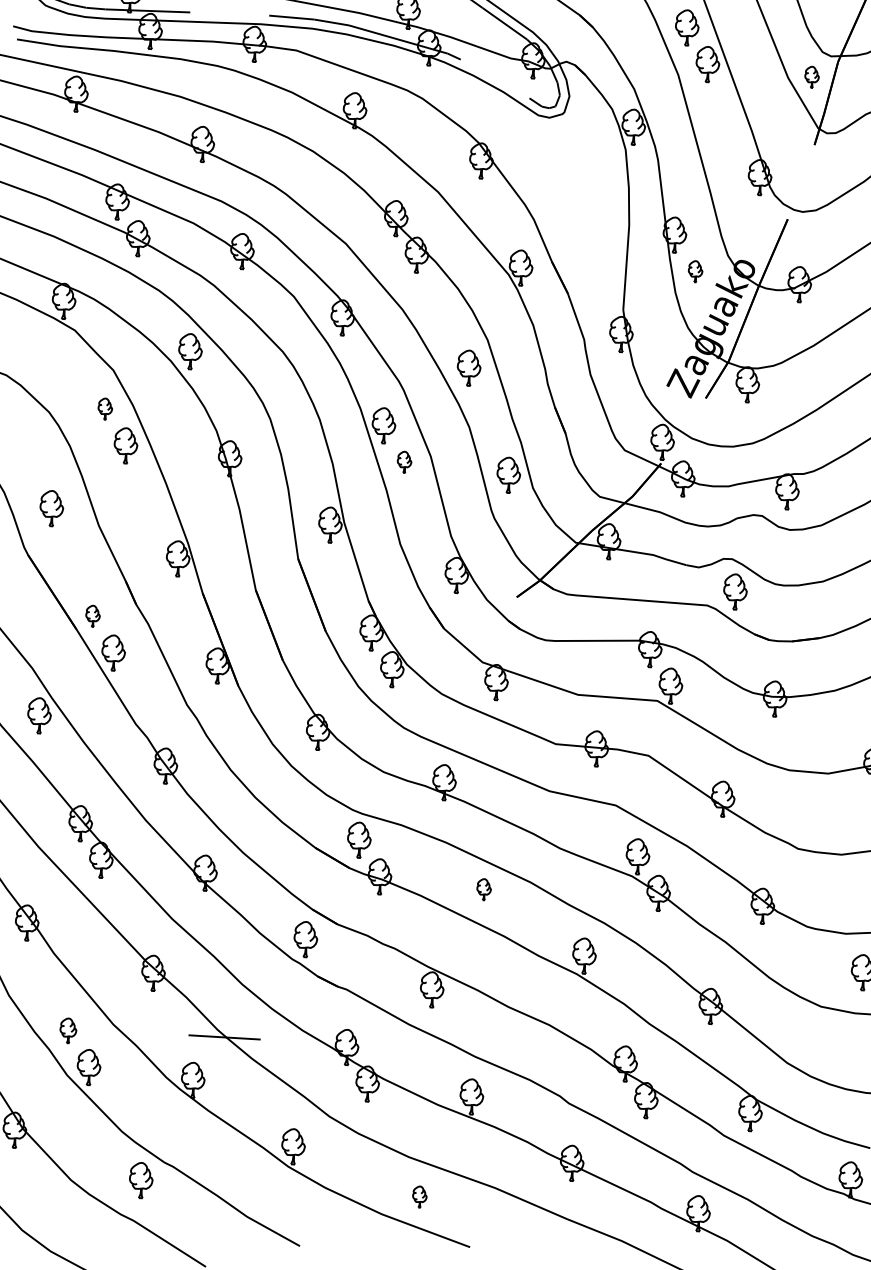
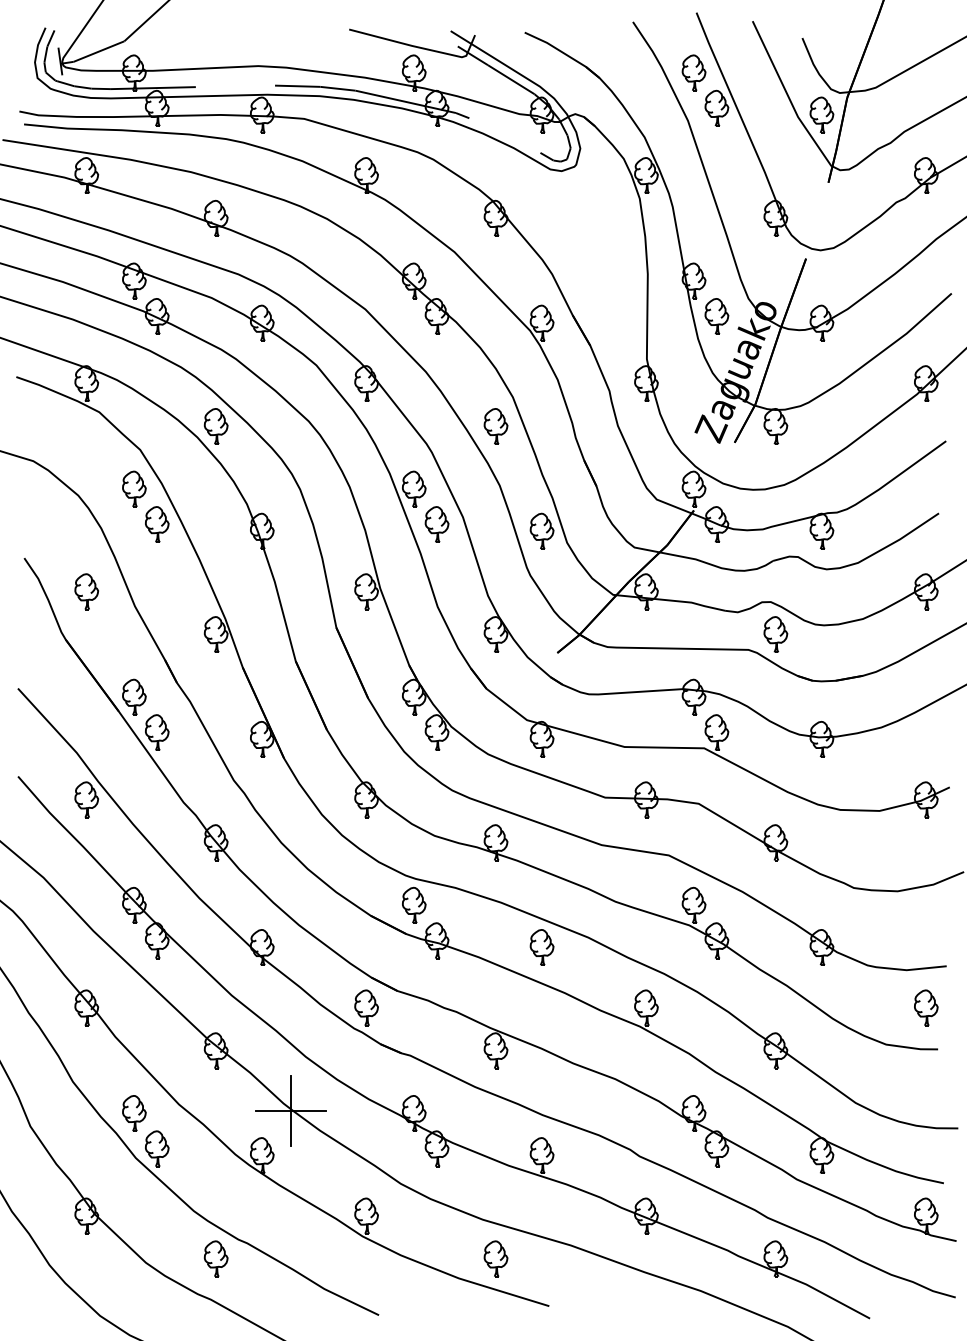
part: (811, 76) -> (821, 114), size x1.67
part: (695, 271) -> (716, 316), size x1.67
part: (105, 408) -> (134, 488), size x1.67
part: (404, 462) -> (436, 524), size x1.67
part: (93, 615) -> (134, 696), size x1.67
part: (483, 889) -> (541, 947), size x1.67
part: (68, 1030) -> (134, 1113), size x1.43
line: (224, 1037) -> (291, 1110), added
part: (419, 1196) -> (495, 1258), size x1.67

